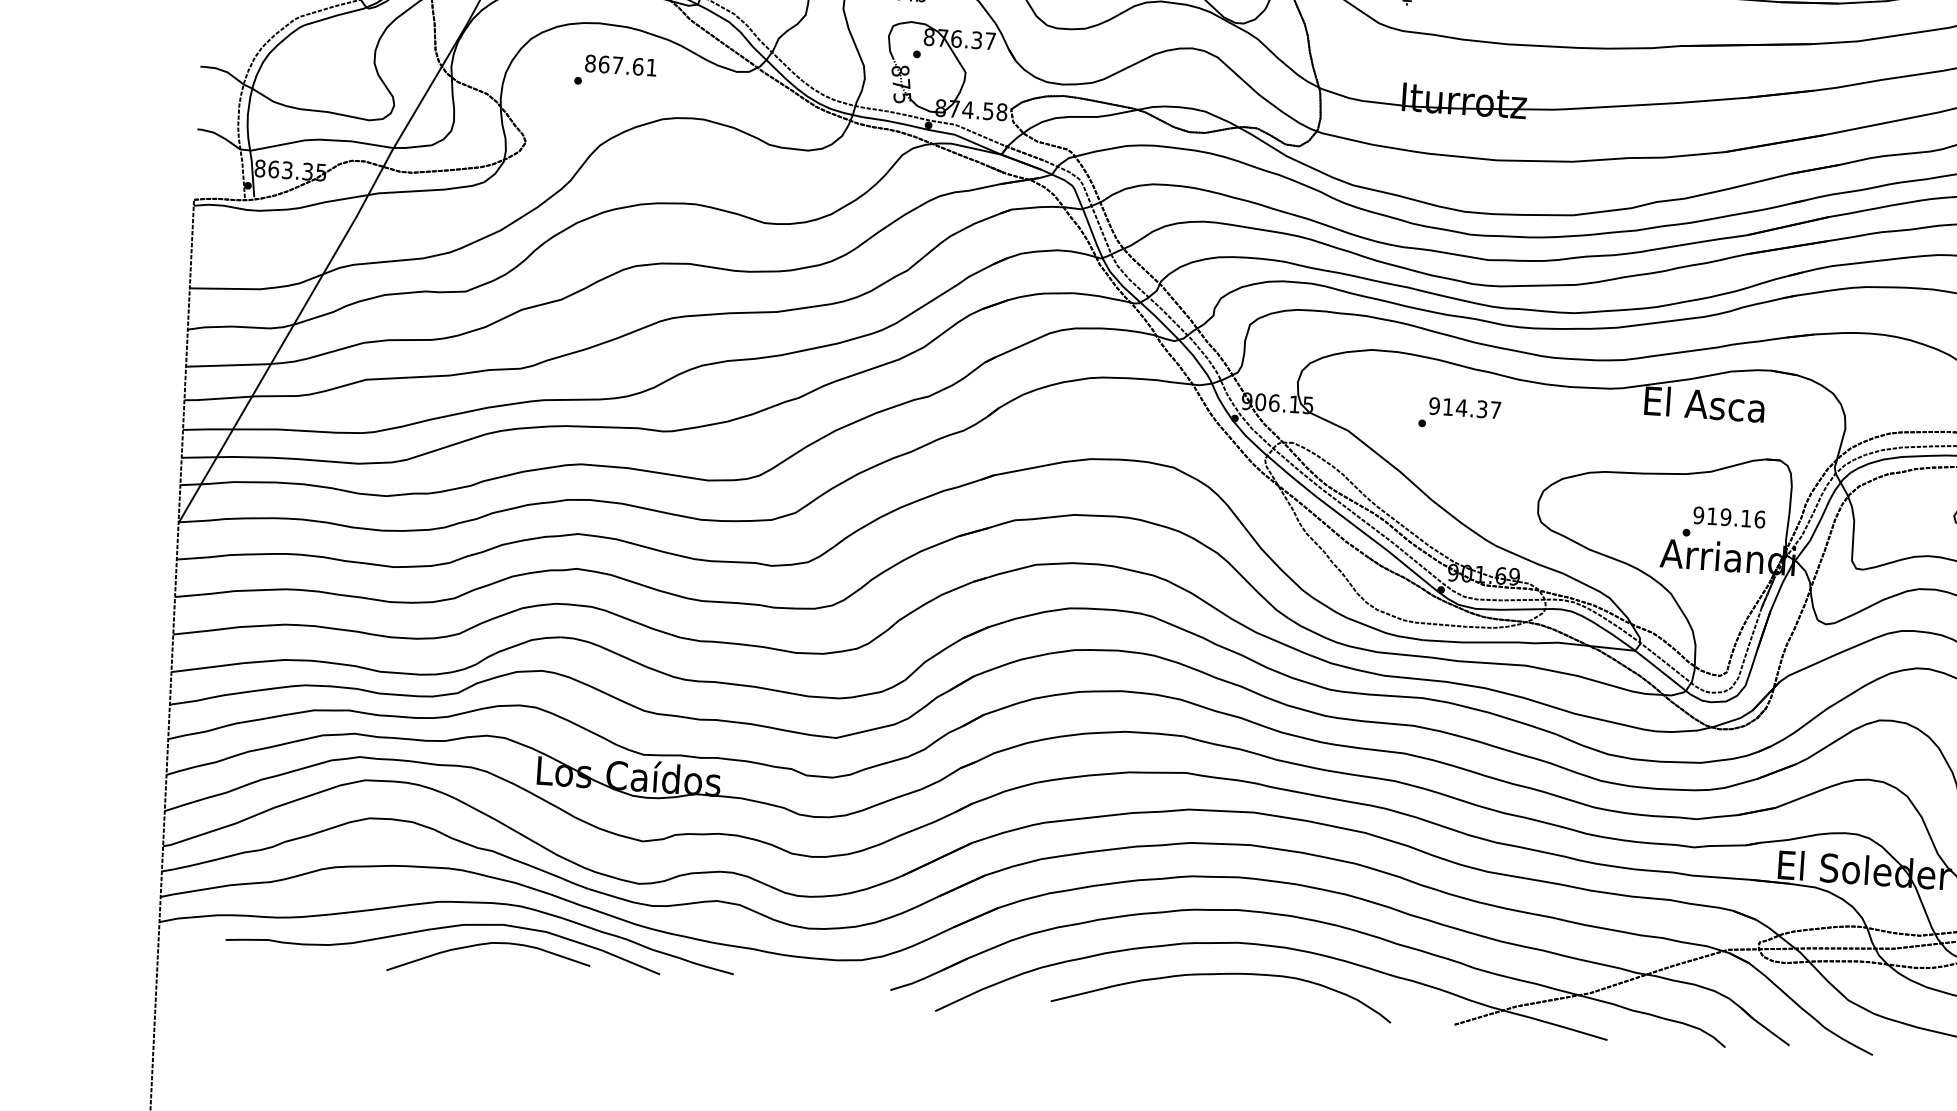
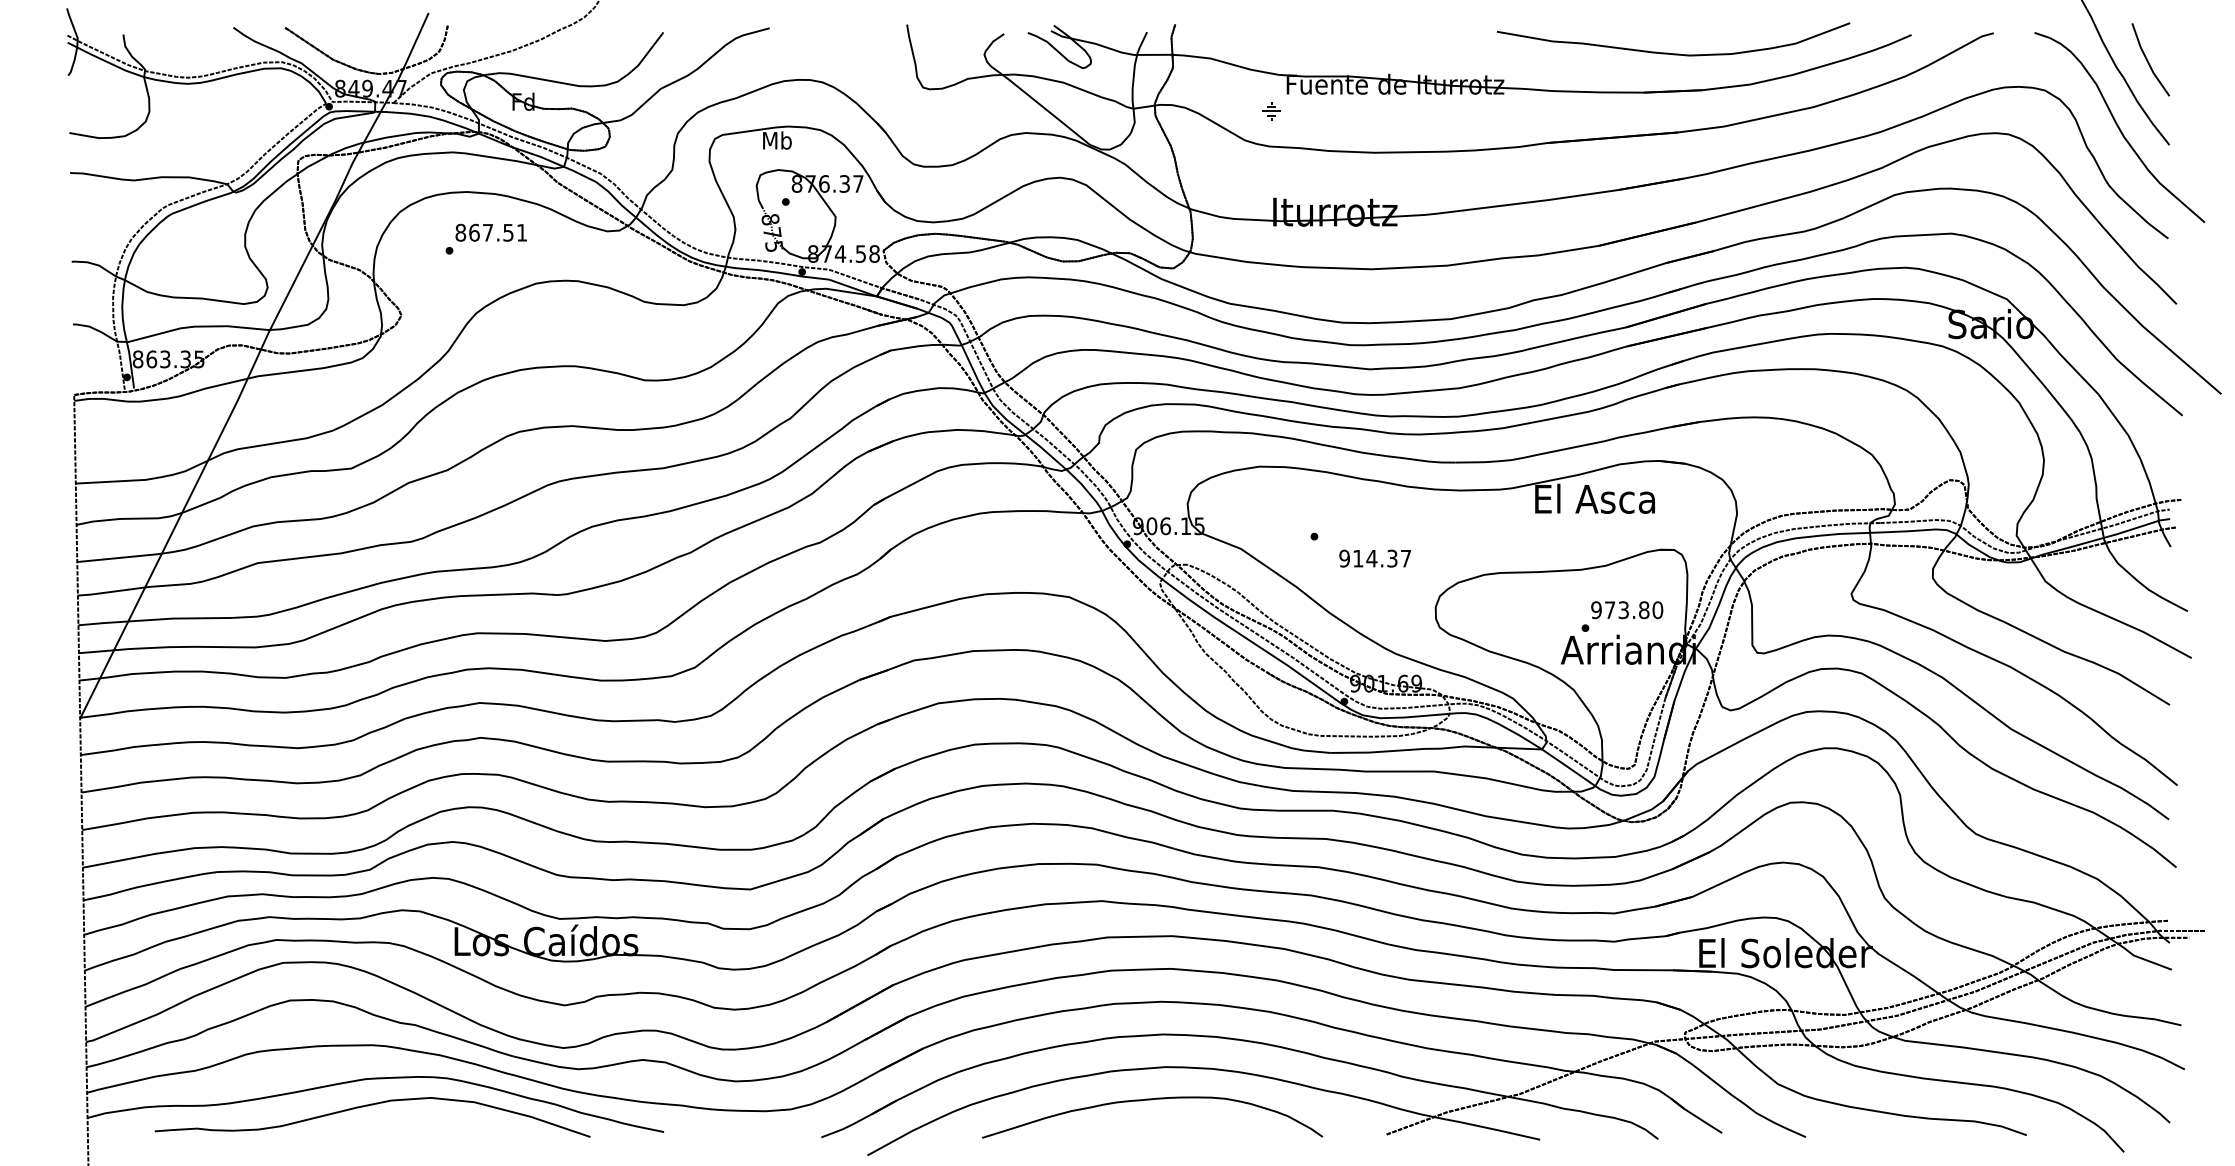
text: (638, 66) -> (508, 232), 867.61 -> 867.51
text: (1464, 407) -> (1374, 558), moved
text: (1736, 518) -> (1634, 610), 919.16 -> 973.80
curve: (484, 945) -> (413, 1119), removed

